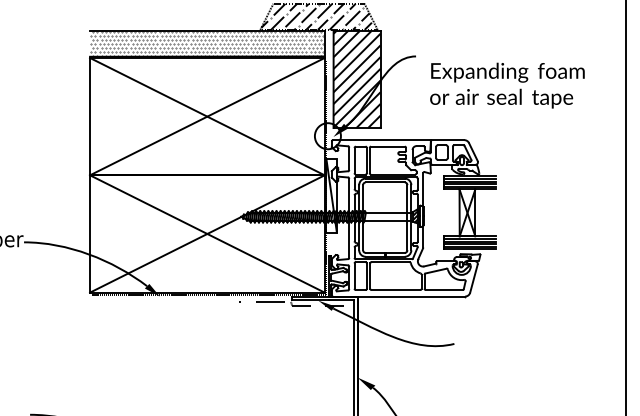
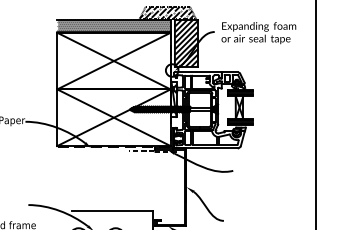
text: (506, 86) -> (258, 33), moved

